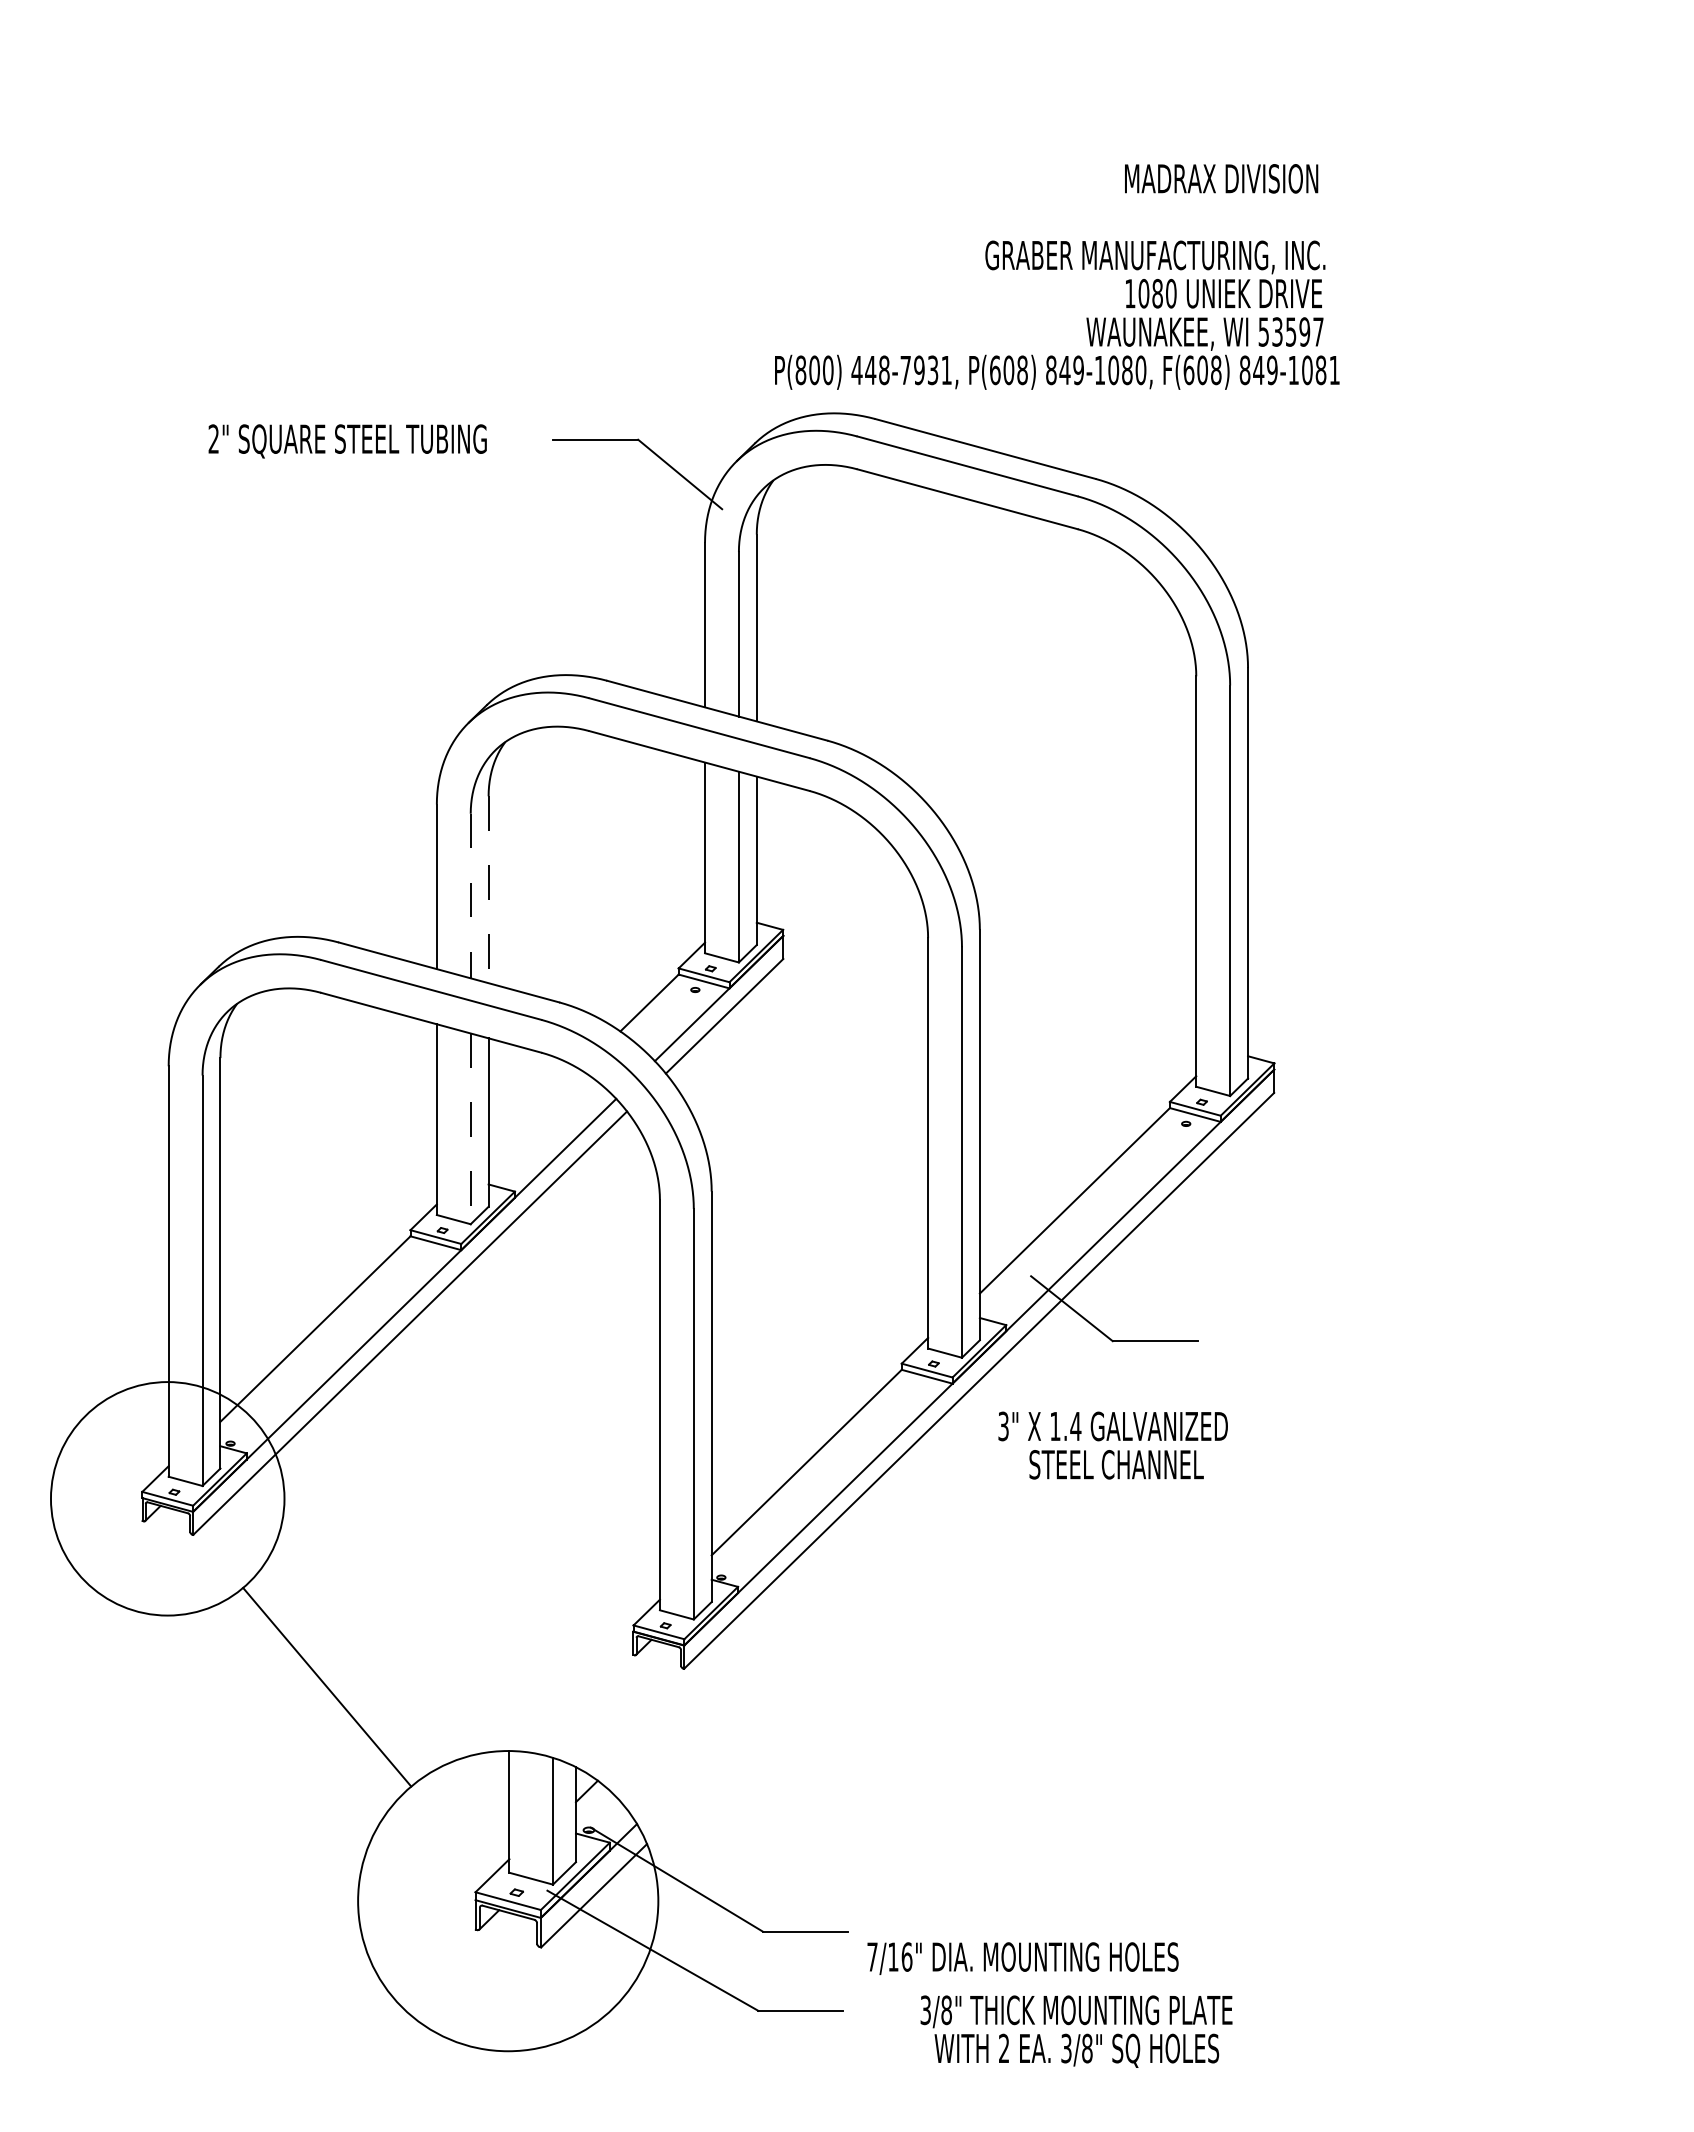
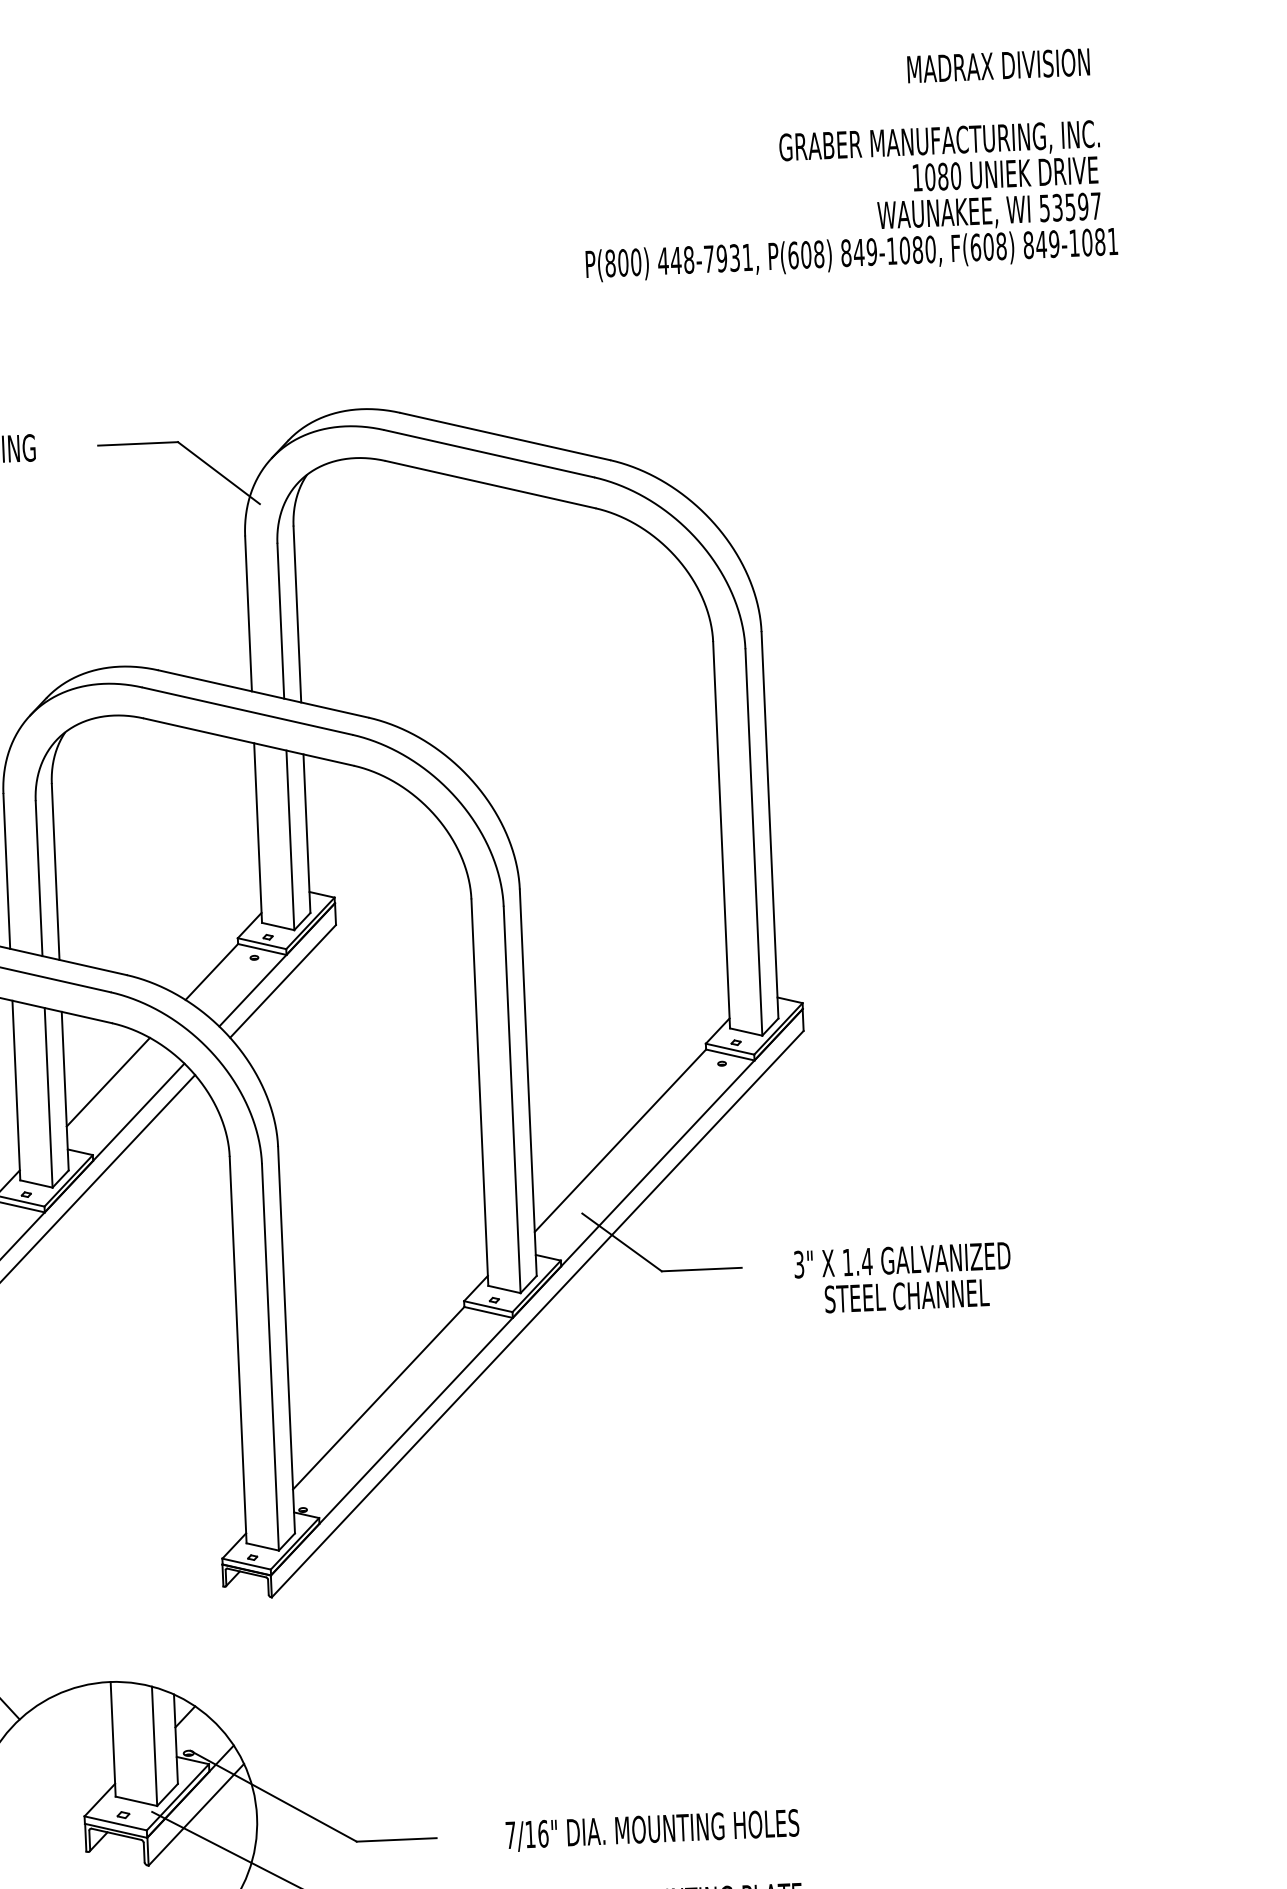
text: (1057, 276) -> (848, 164), moved
line: (488, 890) -> (55, 872), dashed -> solid
line: (470, 896) -> (38, 879), dashed -> solid
line: (534, 1115) -> (108, 1082), added
line: (470, 1129) -> (48, 1098), dashed -> solid
text: (1112, 1445) -> (902, 1278), moved
text: (1022, 1958) -> (652, 1830), moved

